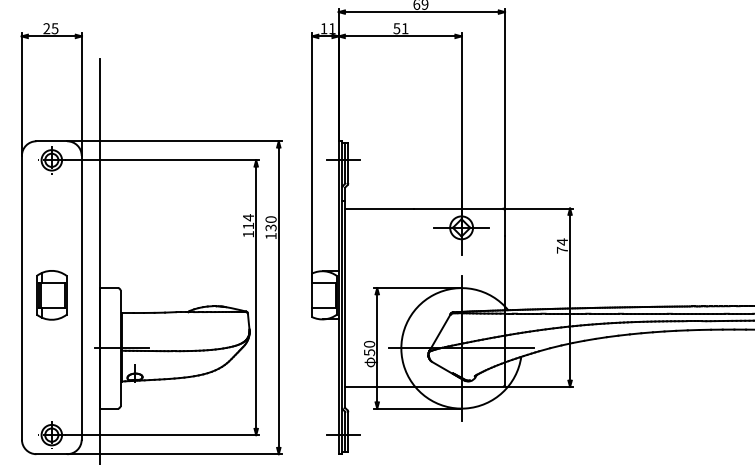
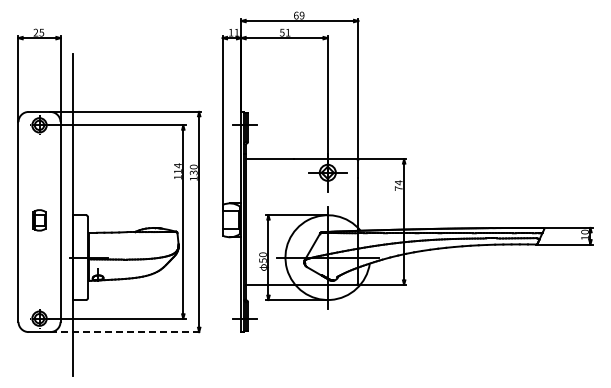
part: (51, 295) -> (39, 220), size x0.6
line: (174, 454) -> (125, 332), solid -> dashed

